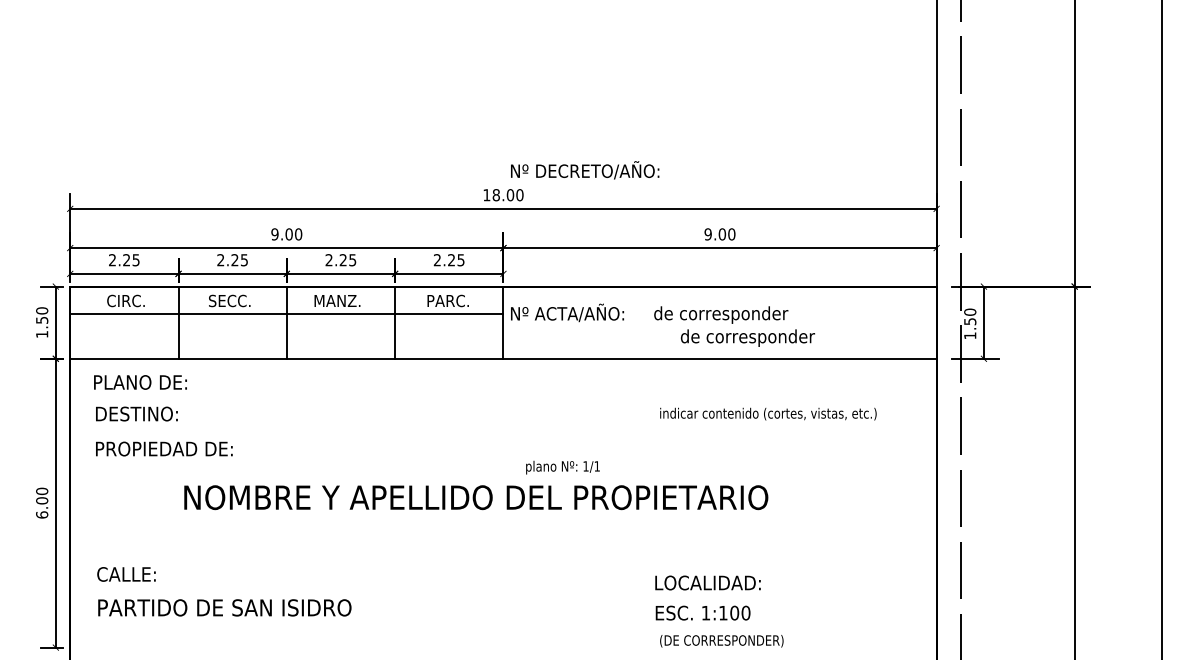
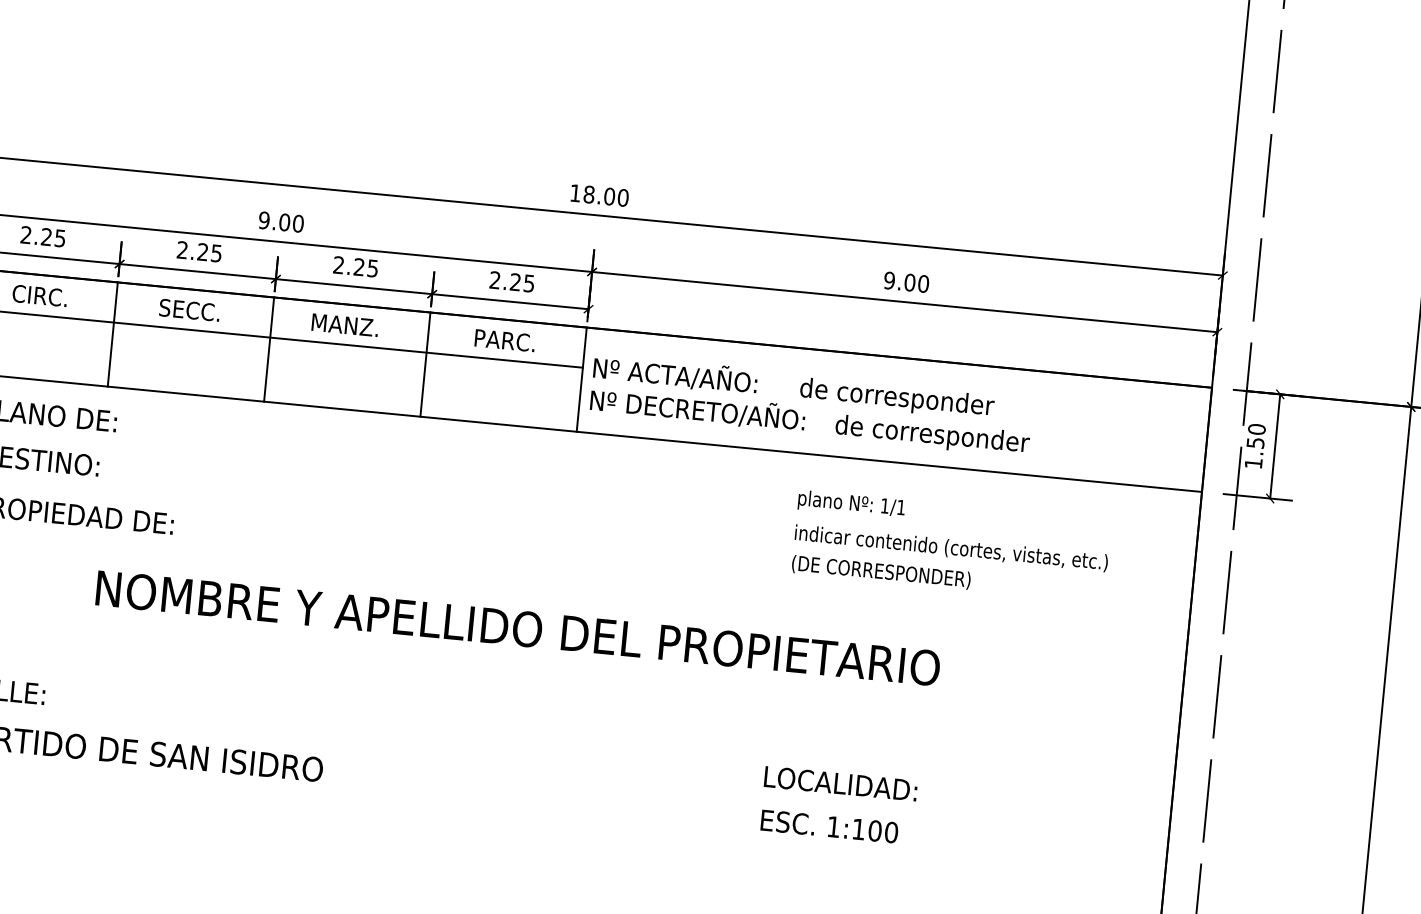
text: (585, 170) -> (698, 409), moved
text: (562, 467) -> (850, 504), moved
text: (721, 641) -> (880, 572), moved

